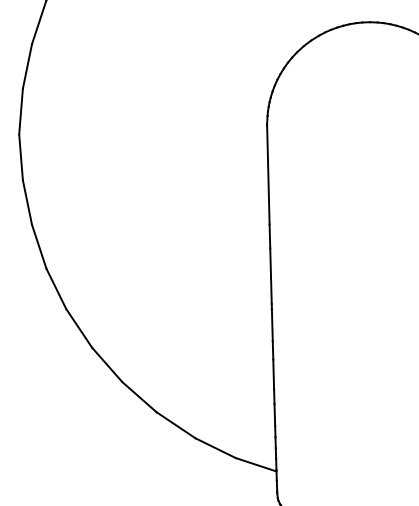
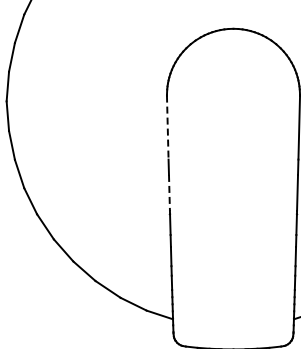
line: (267, 176) -> (167, 128), solid -> dashed
line: (271, 276) -> (169, 193), solid -> dashed

